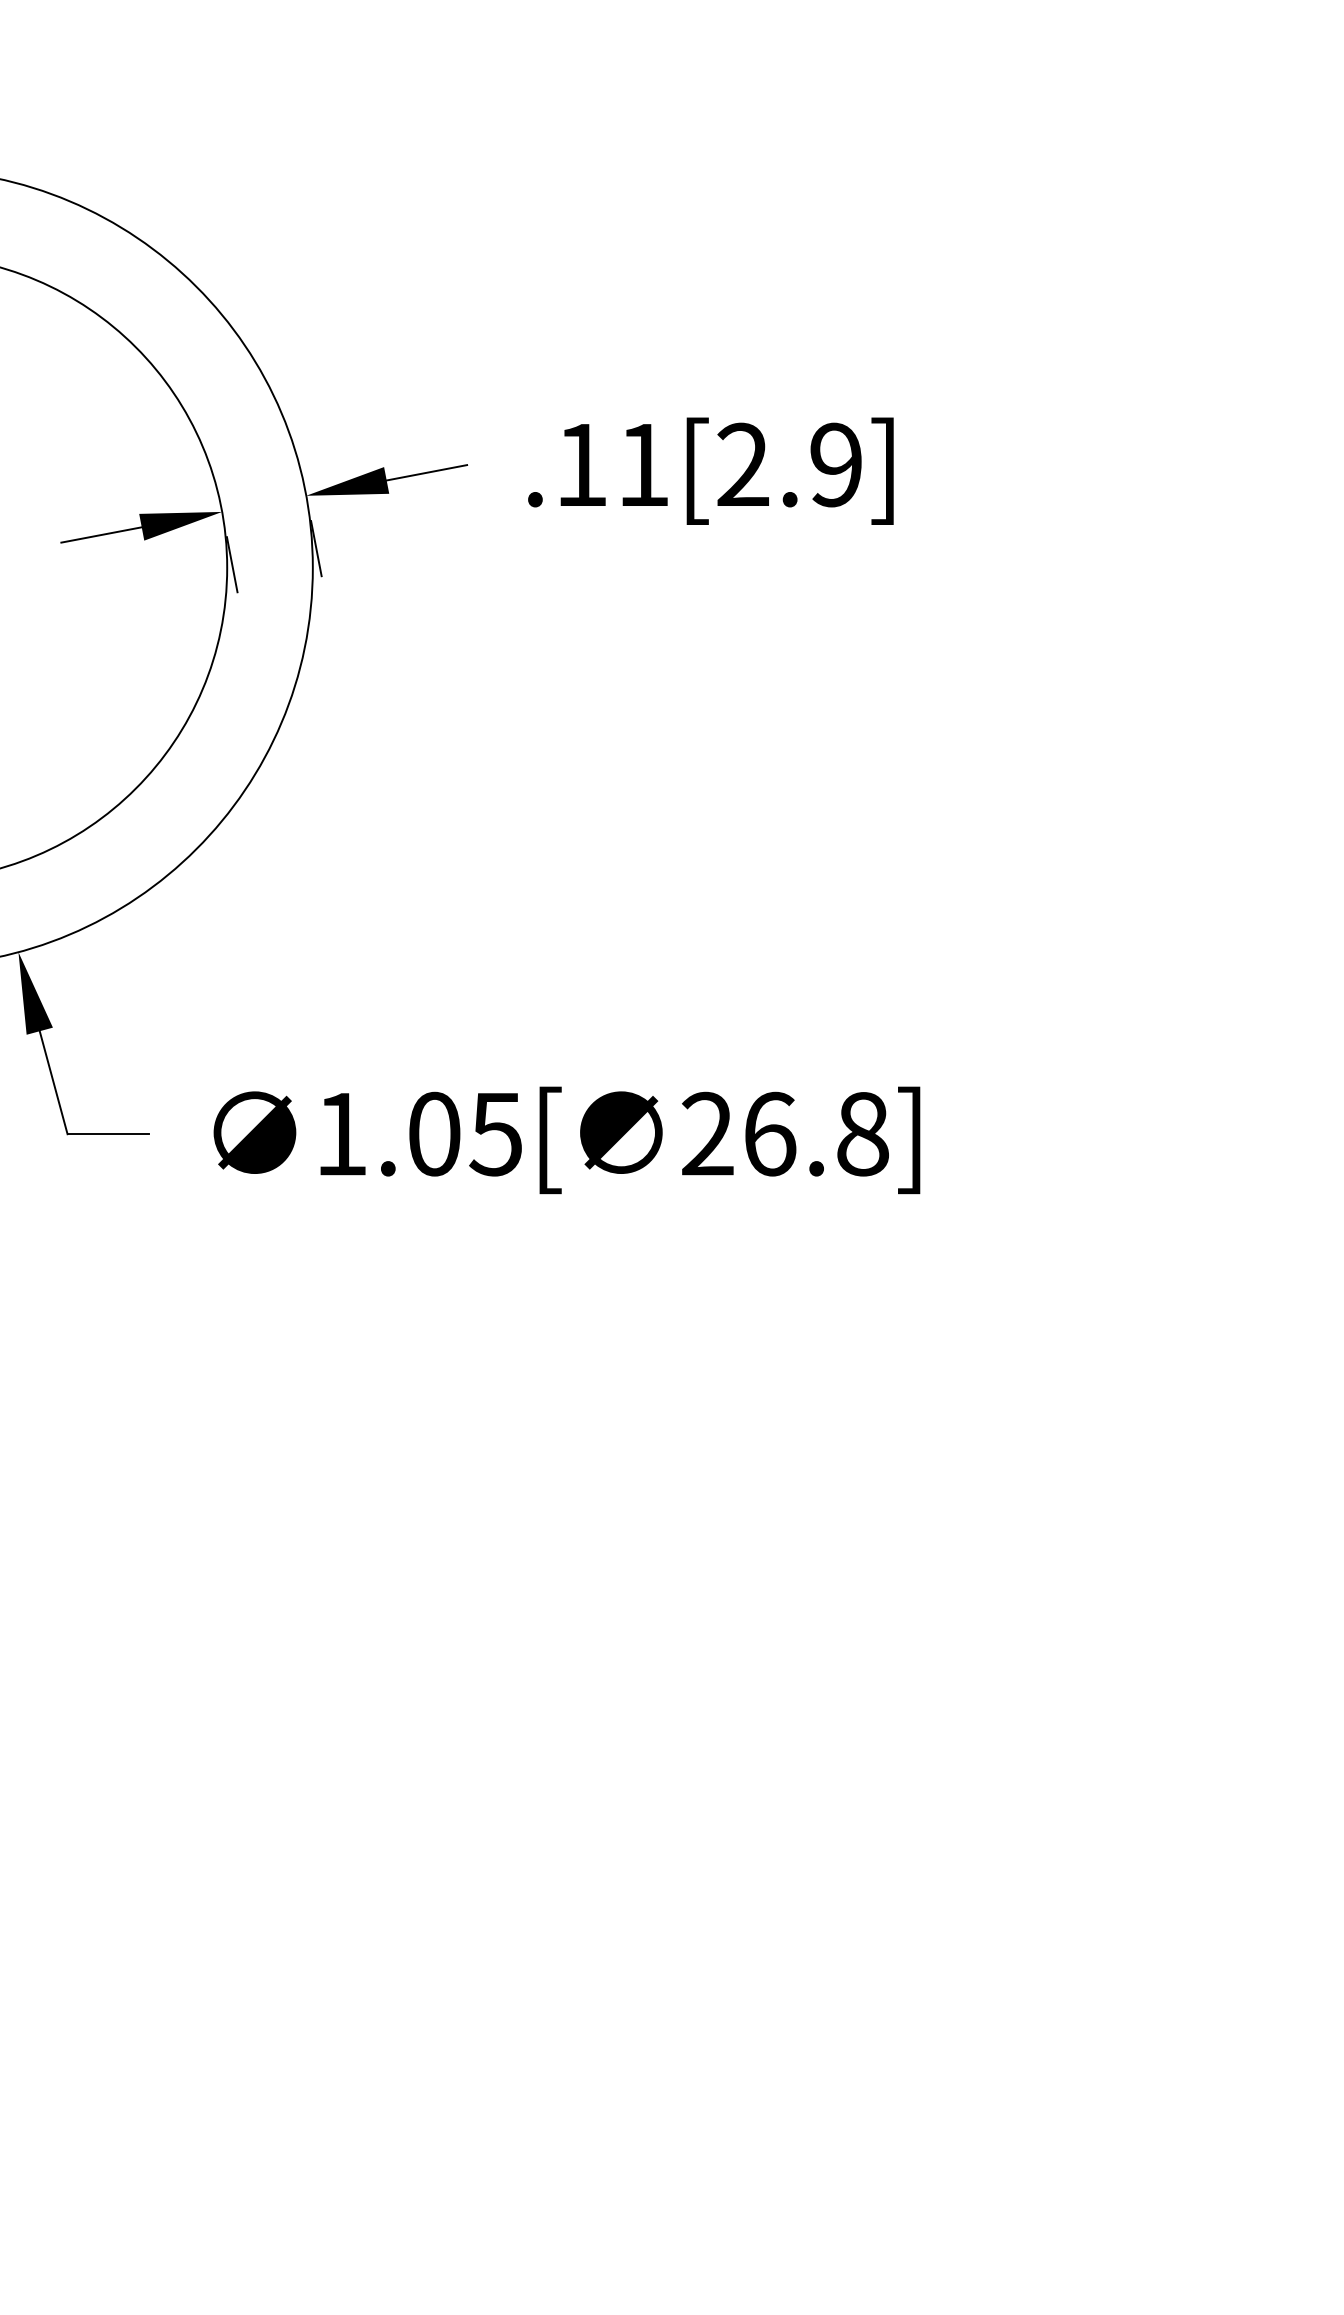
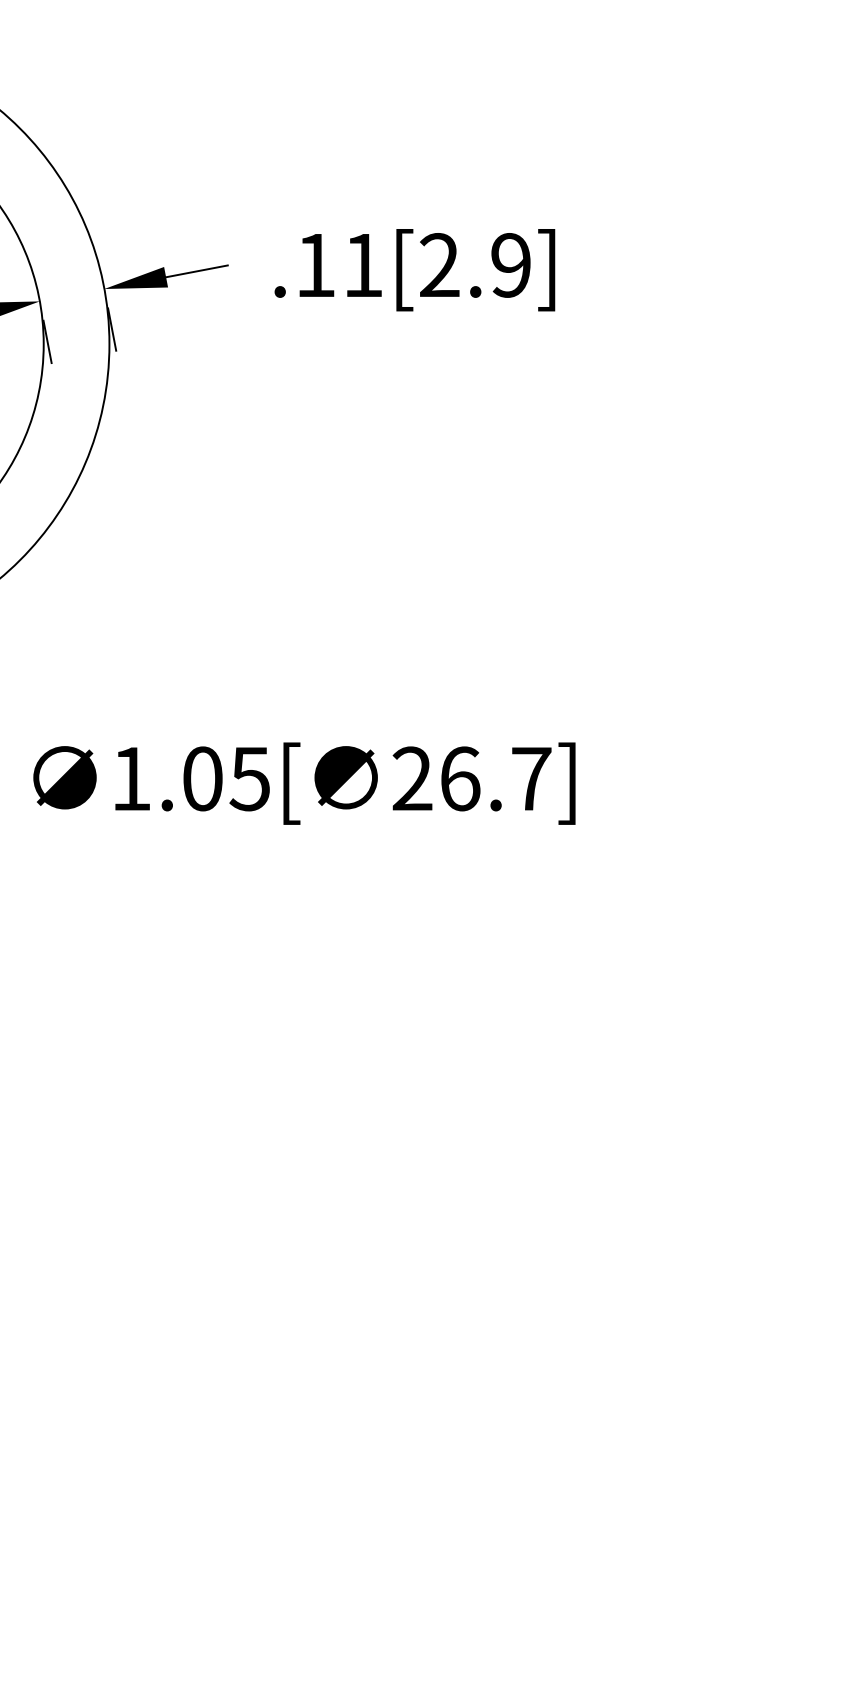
text: (862, 1134) -> (531, 779), 26.8] -> 26.7]

